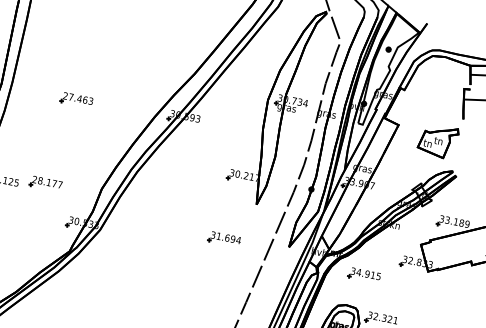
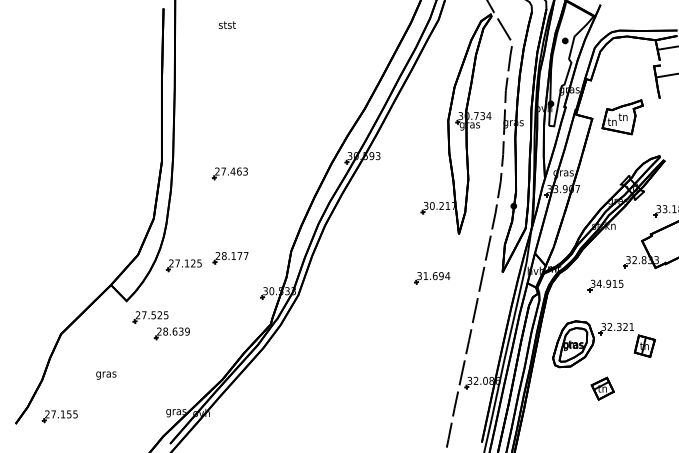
part: (76, 100) -> (229, 173), moved
part: (437, 141) -> (622, 117), moved
part: (364, 275) -> (605, 285), moved

